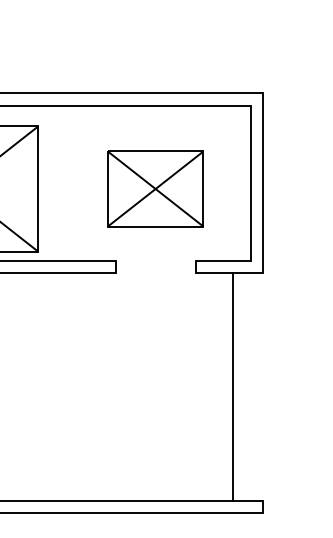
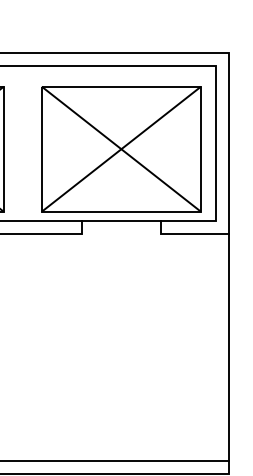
part: (155, 188) -> (121, 148), size x1.67
line: (155, 261) -> (121, 221), added
line: (232, 386) -> (228, 346), moved

